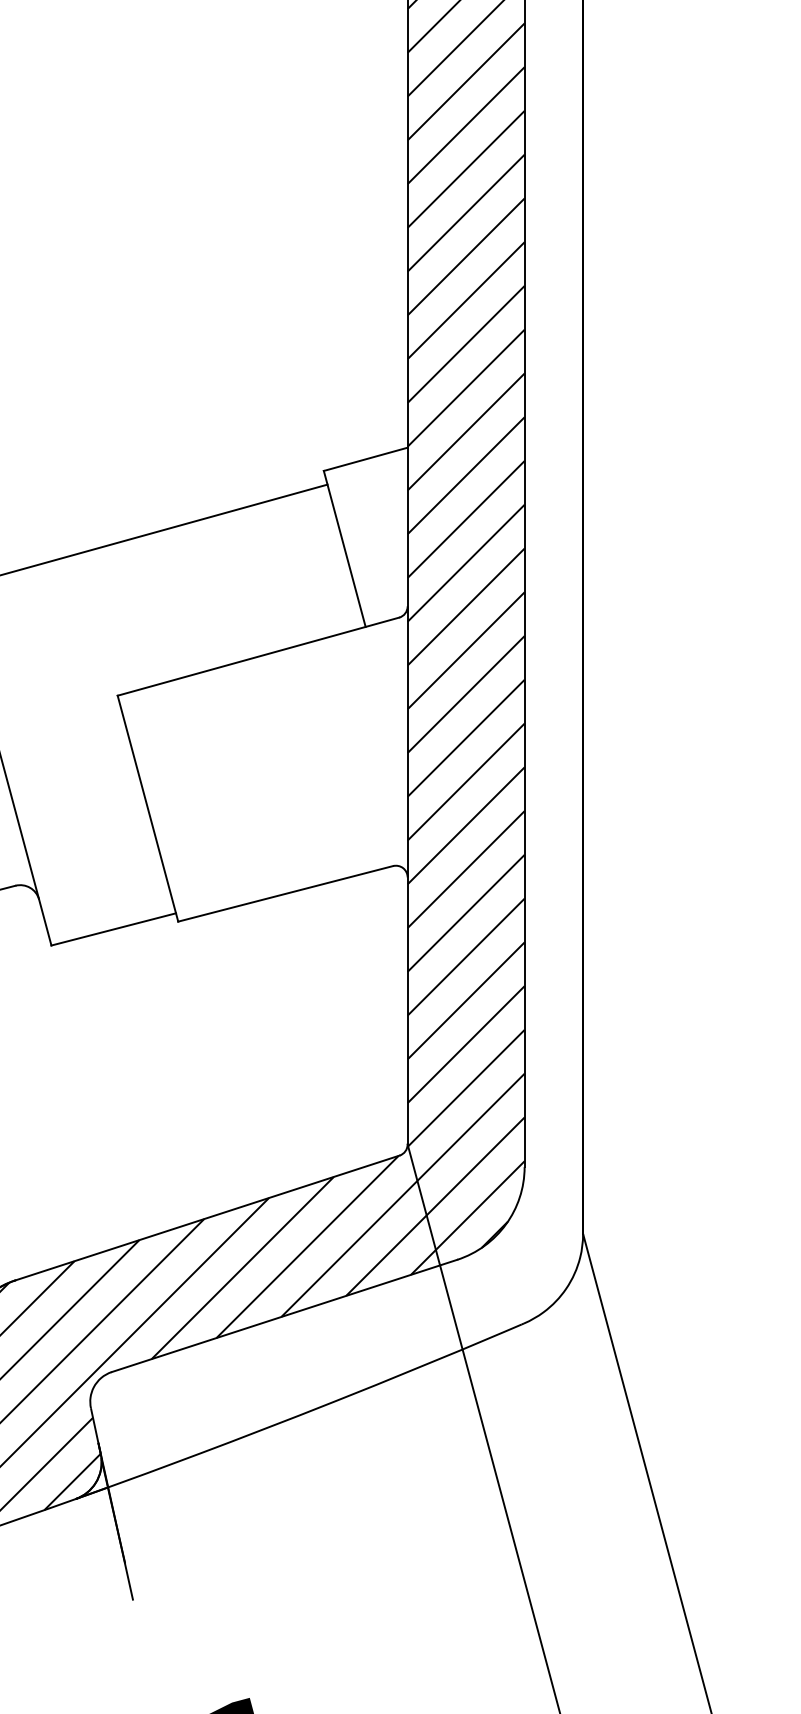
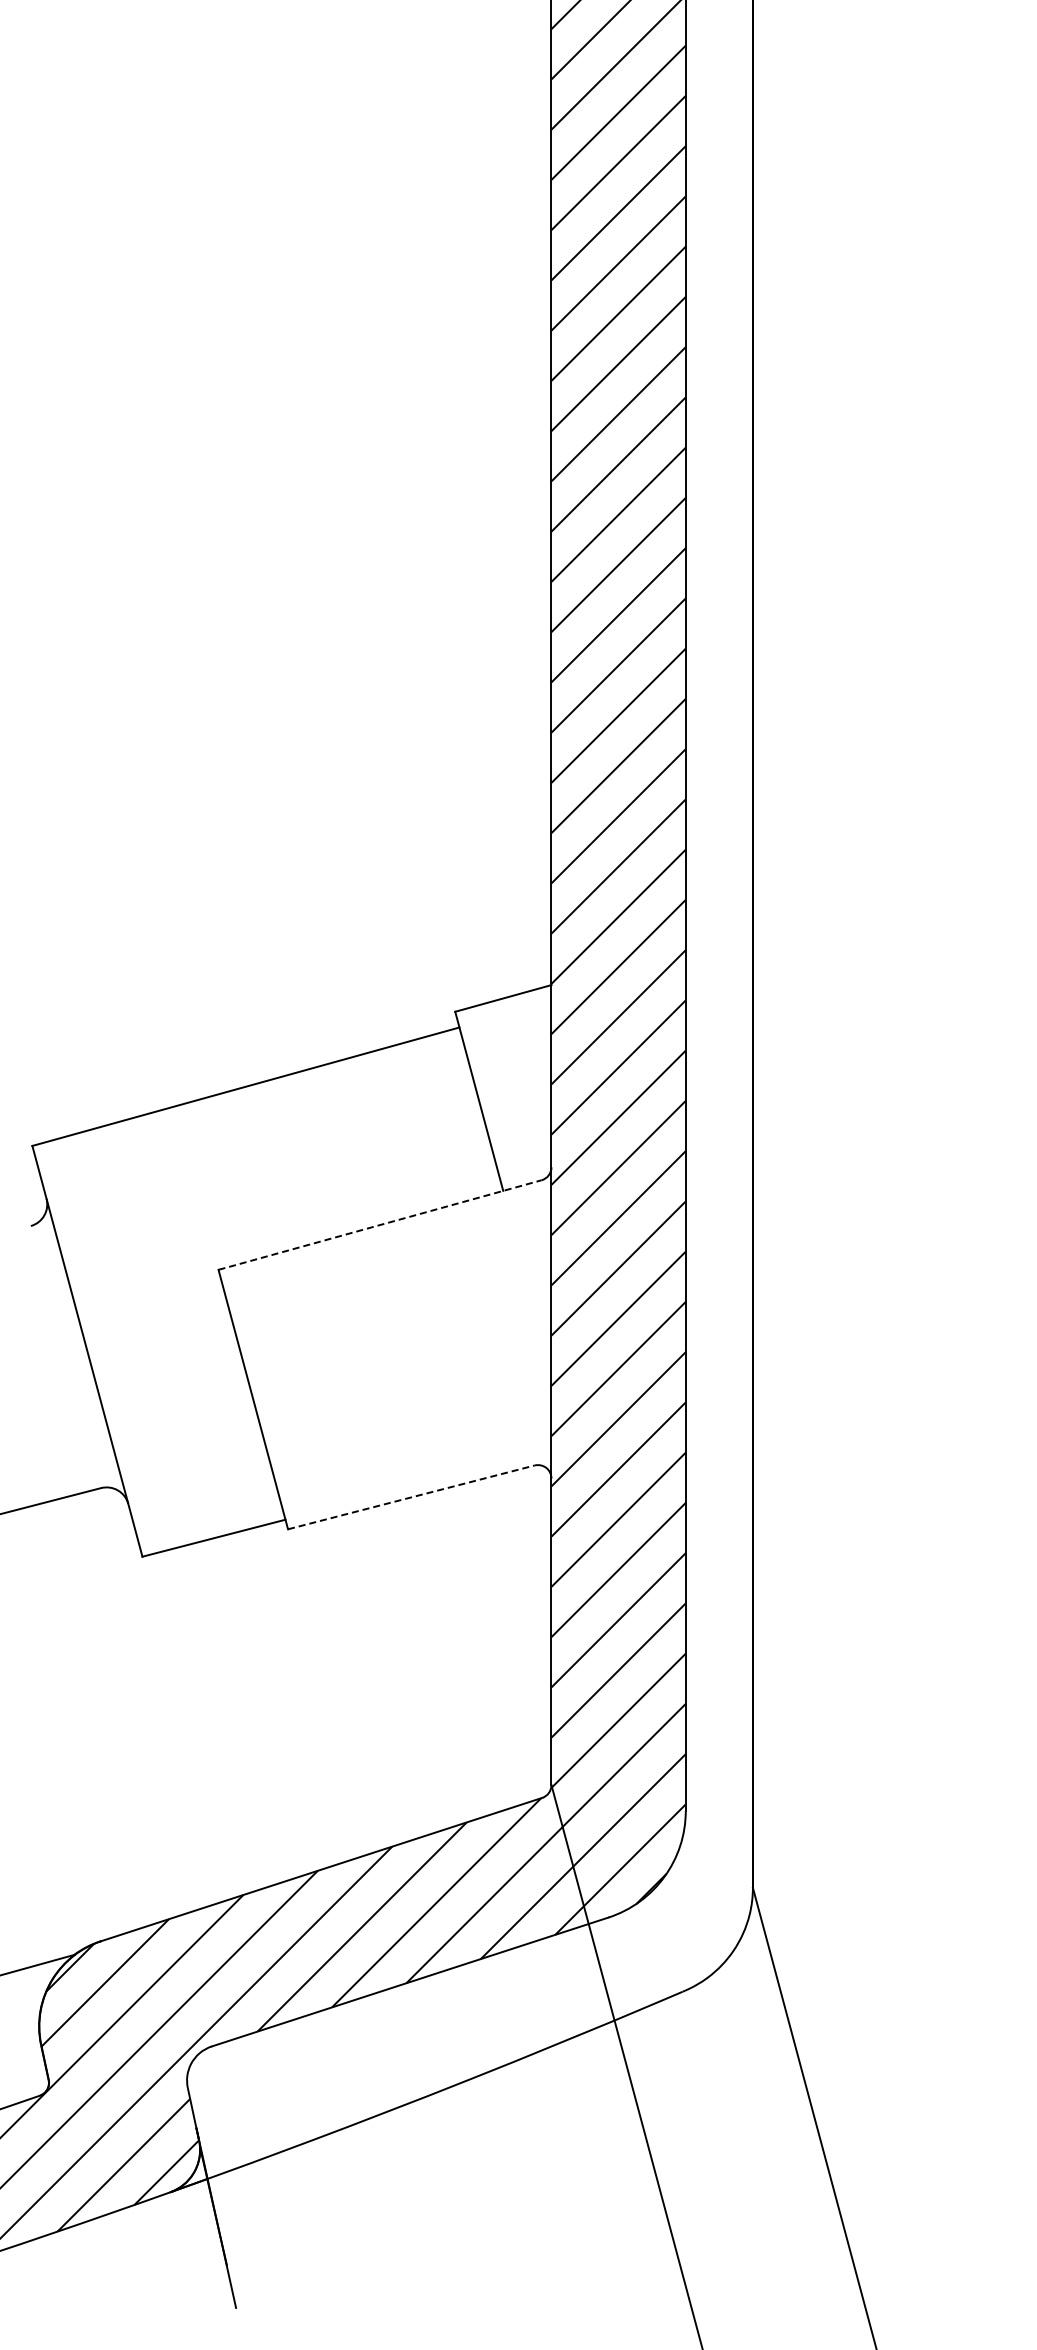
line: (258, 657) -> (380, 1225), solid -> dashed
line: (285, 893) -> (411, 1497), solid -> dashed

